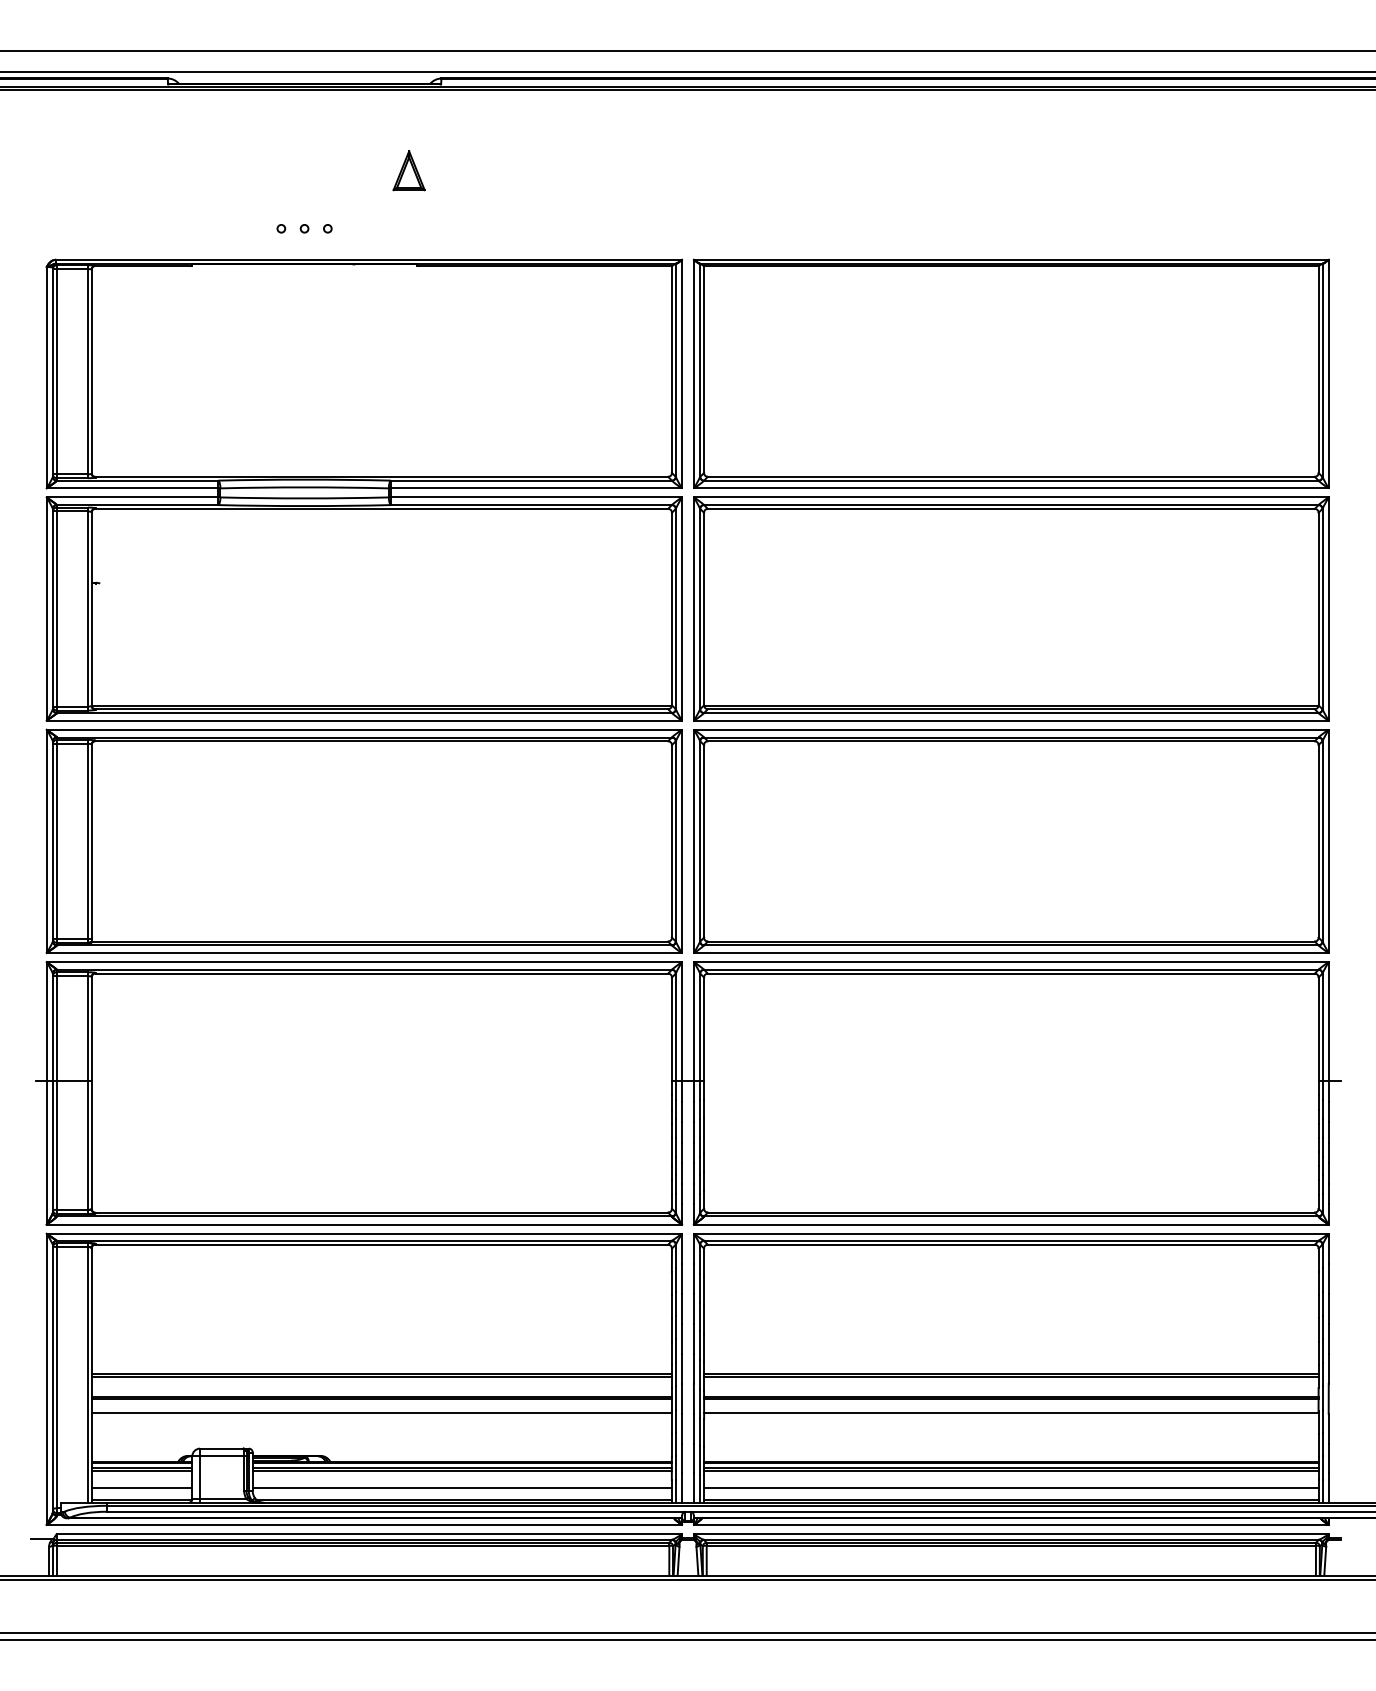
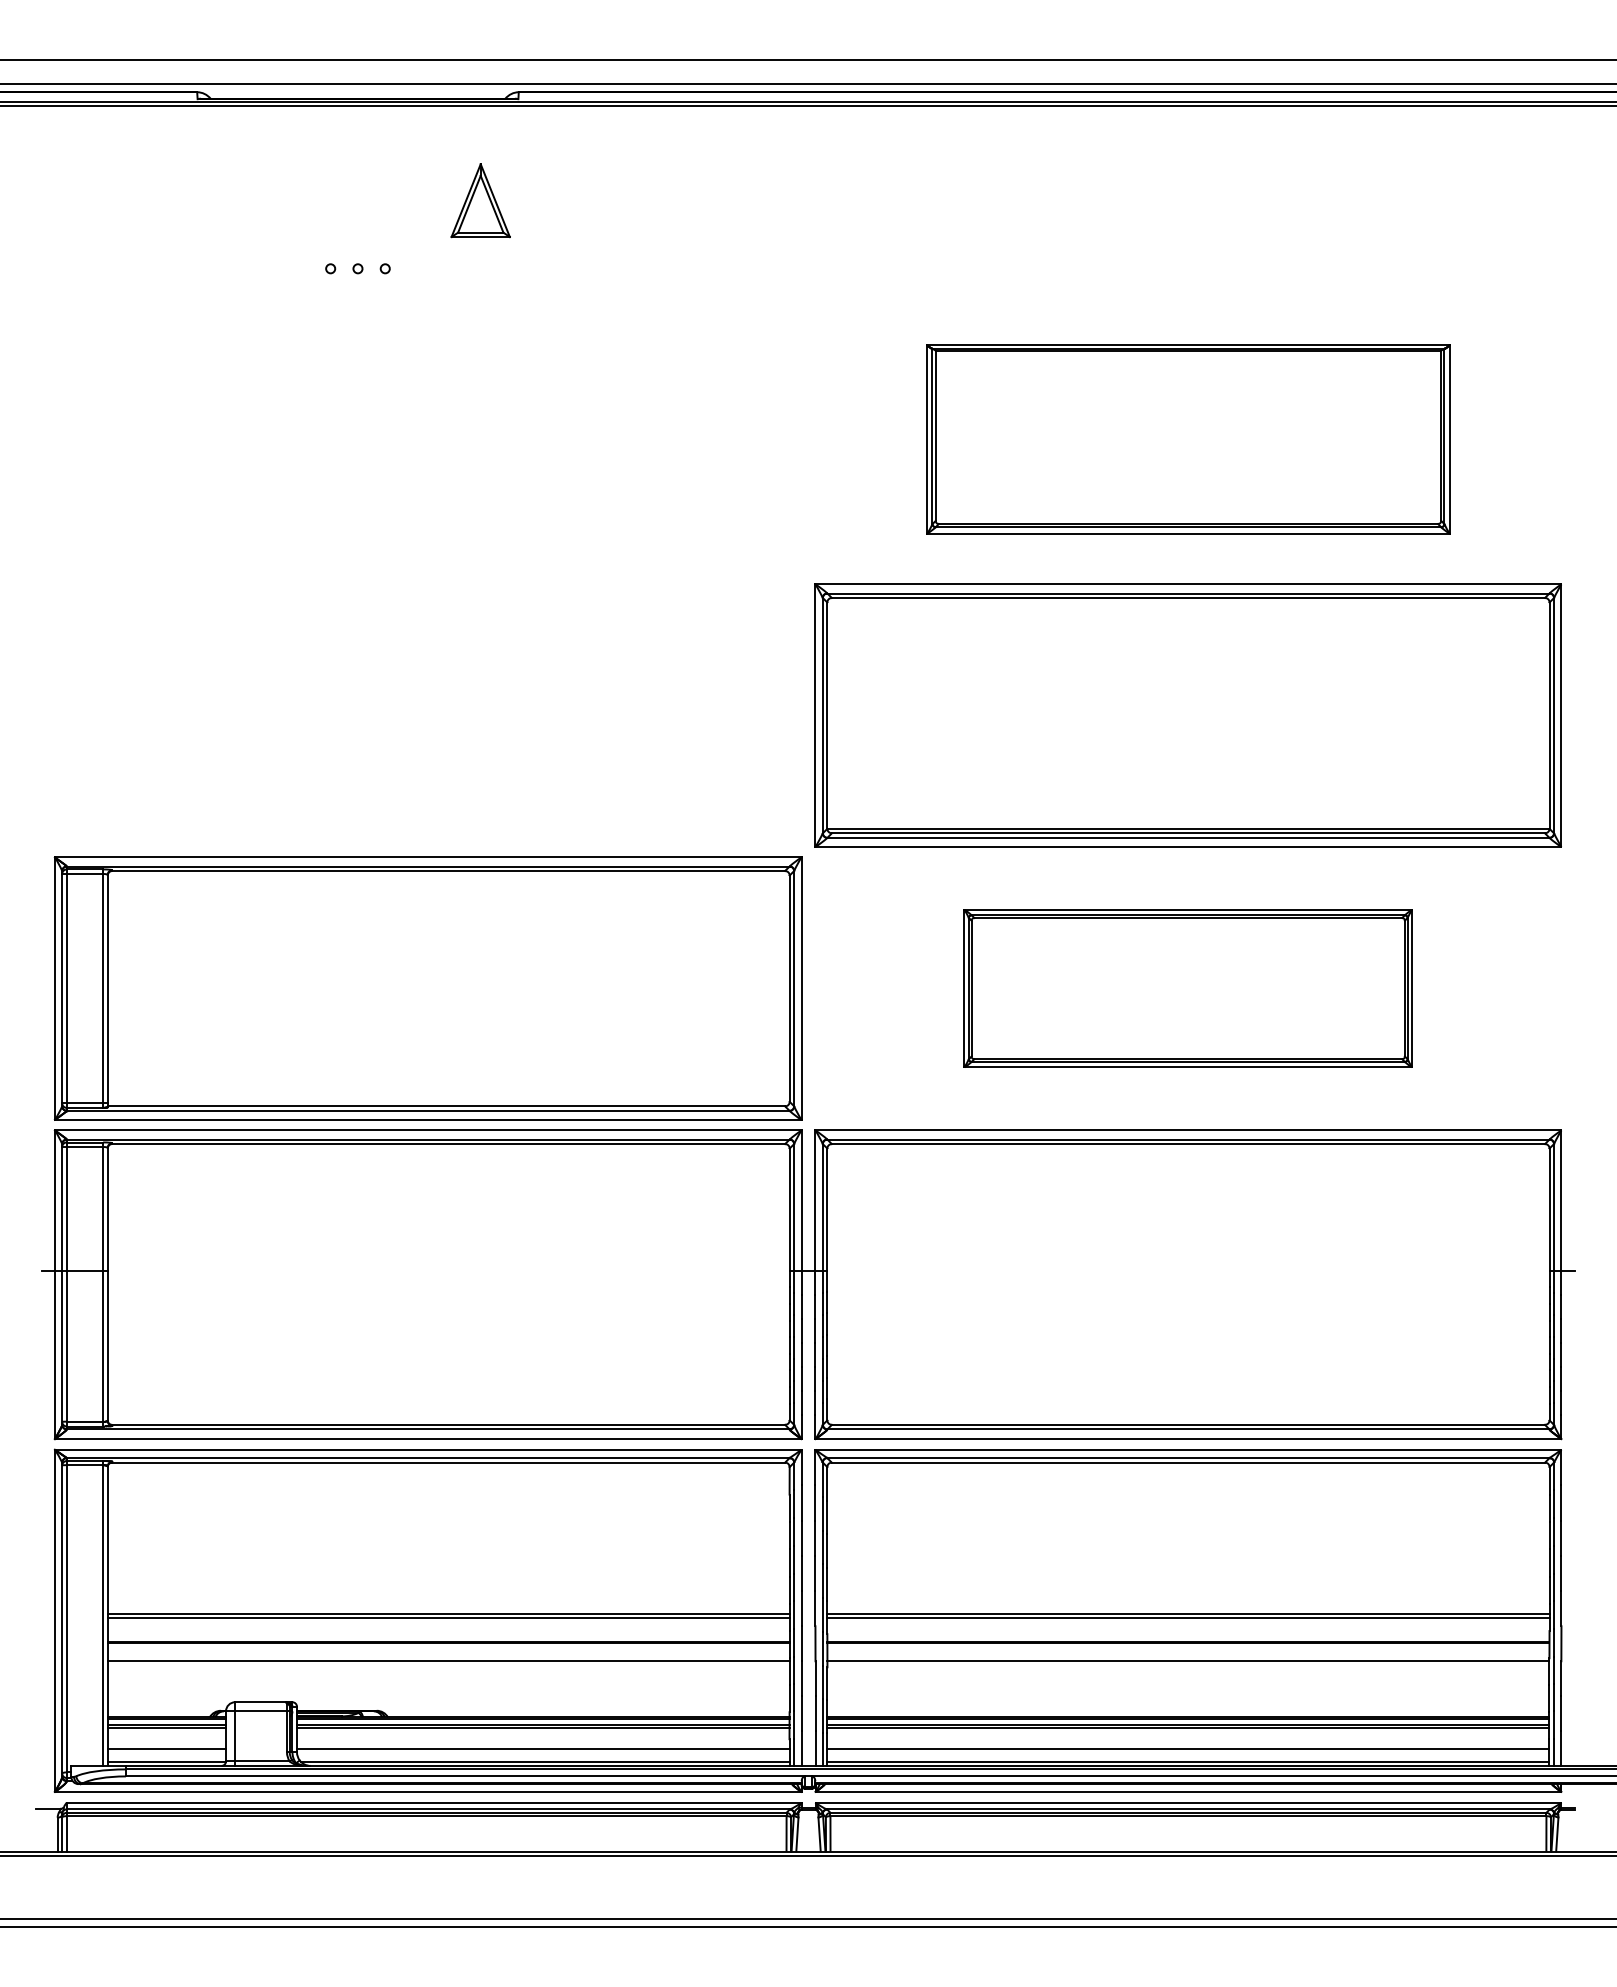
part: (408, 170) -> (480, 200), size x1.6
part: (1011, 374) -> (1188, 439), size x0.7
part: (363, 489) -> (427, 575), removed
part: (1010, 841) -> (1187, 988), size x0.6

